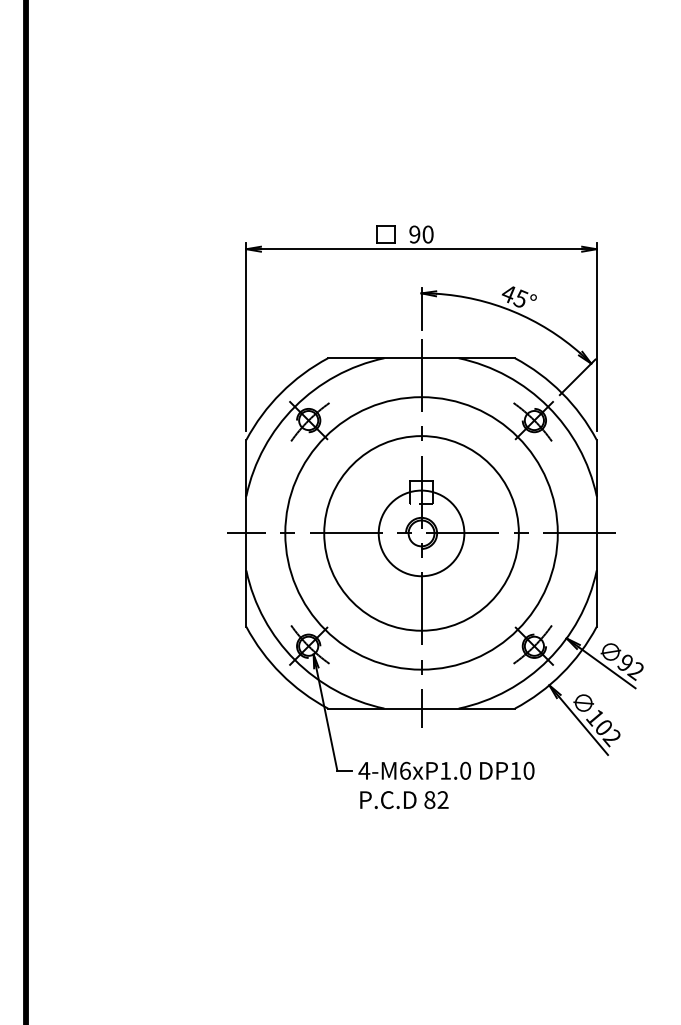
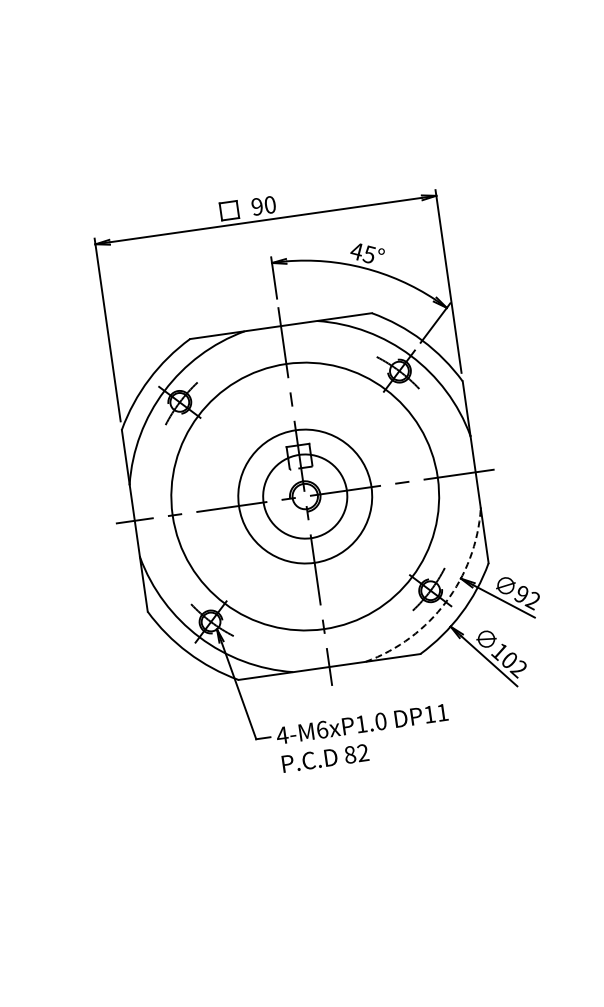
circle: (421, 533) -> (305, 496), size x0.7
arc: (548, 660) -> (446, 602), solid -> dashed
text: (528, 770) -> (442, 712), DP10 -> DP11

